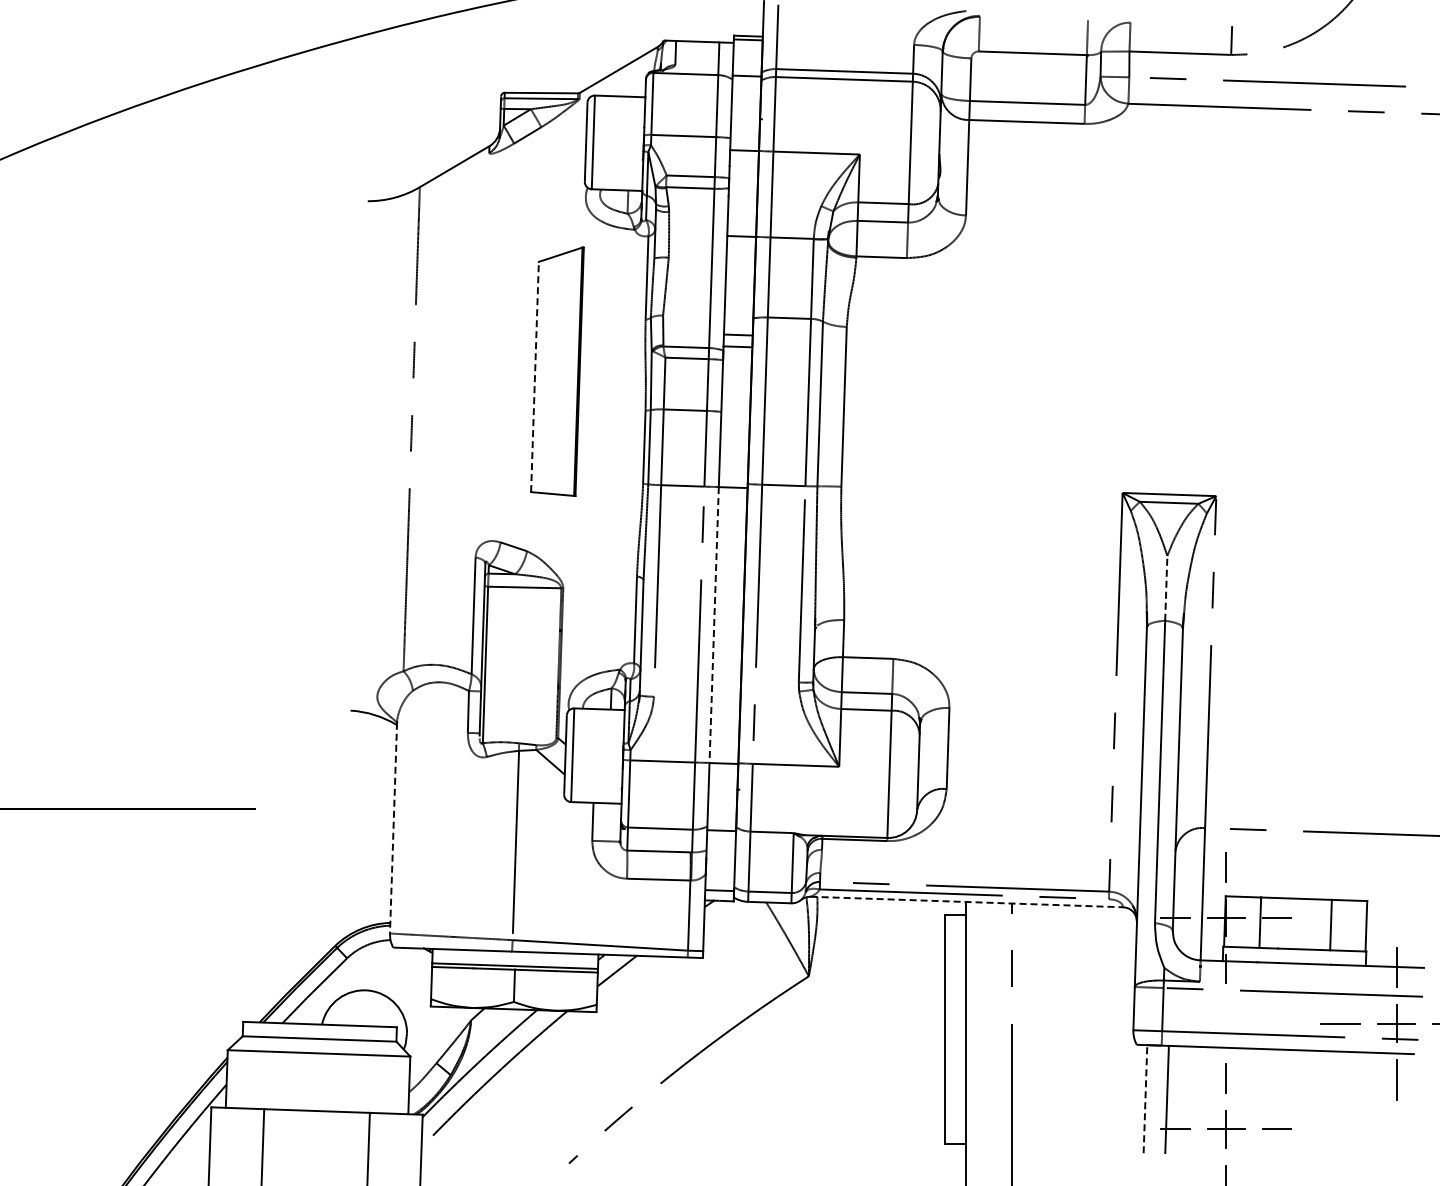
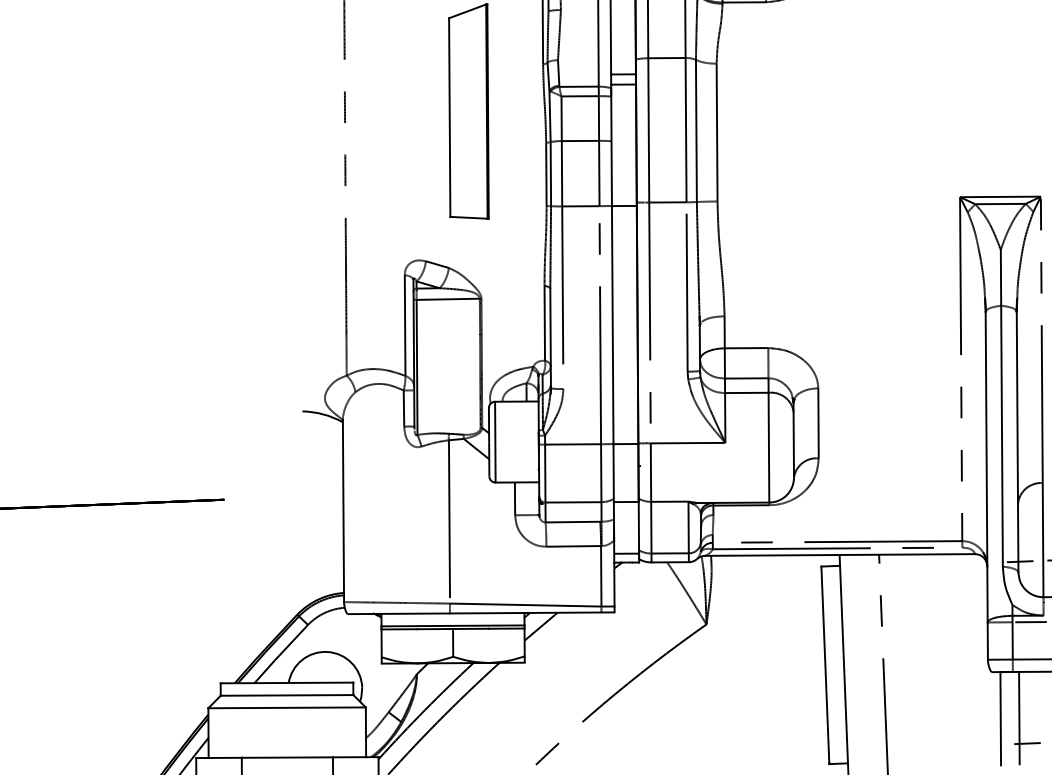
line: (535, 376) -> (450, 117), dashed -> solid
line: (1166, 587) -> (1001, 277), dashed -> solid
line: (714, 625) -> (613, 325), dashed -> solid
line: (393, 828) -> (343, 511), dashed -> solid
line: (967, 902) -> (840, 555), dashed -> solid
line: (1145, 1098) -> (1000, 718), dashed -> solid

